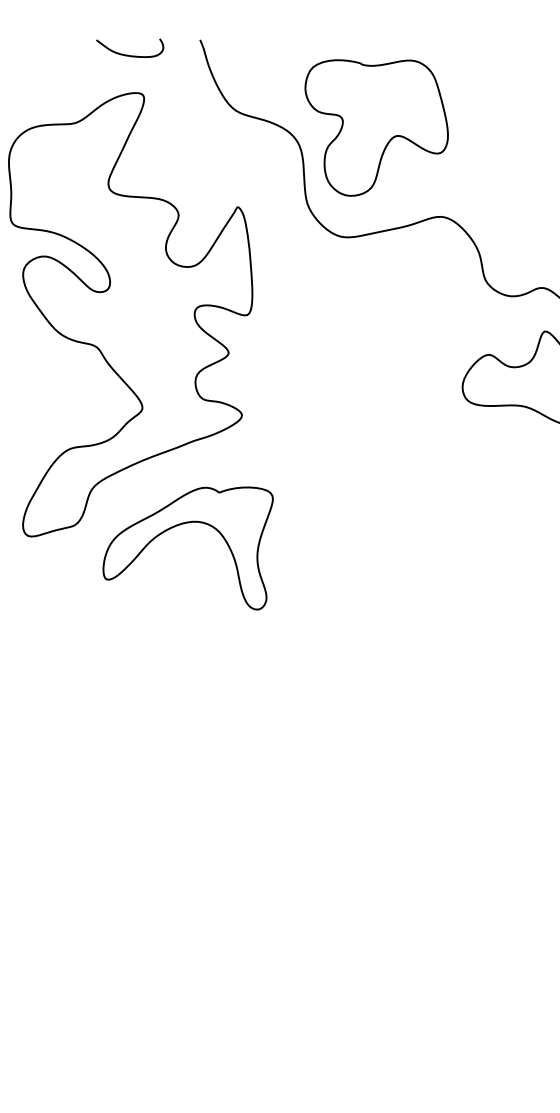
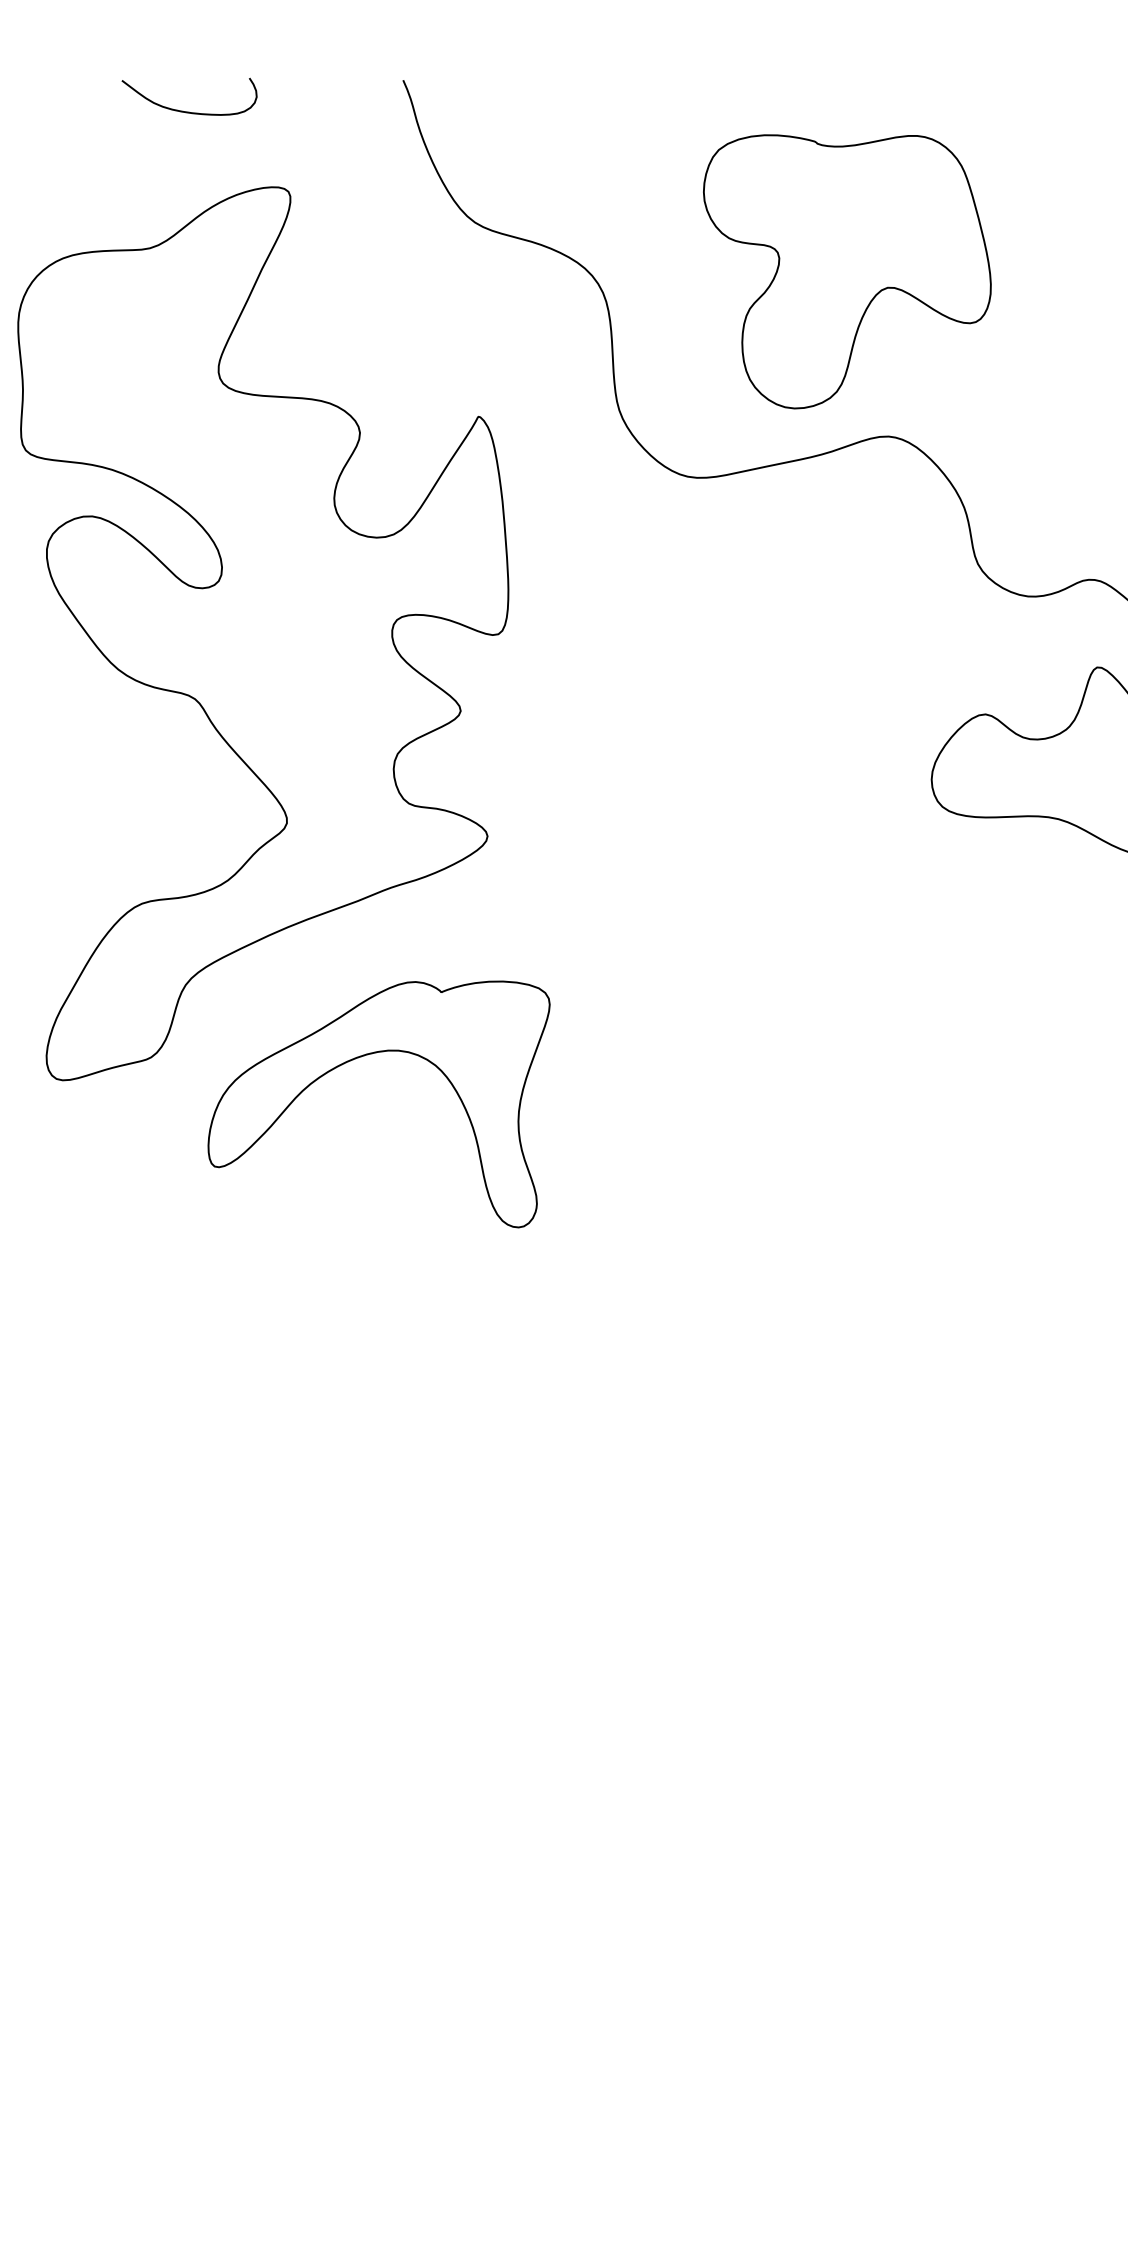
curve: (128, 54) -> (186, 109), moved
part: (376, 127) -> (846, 270), moved

